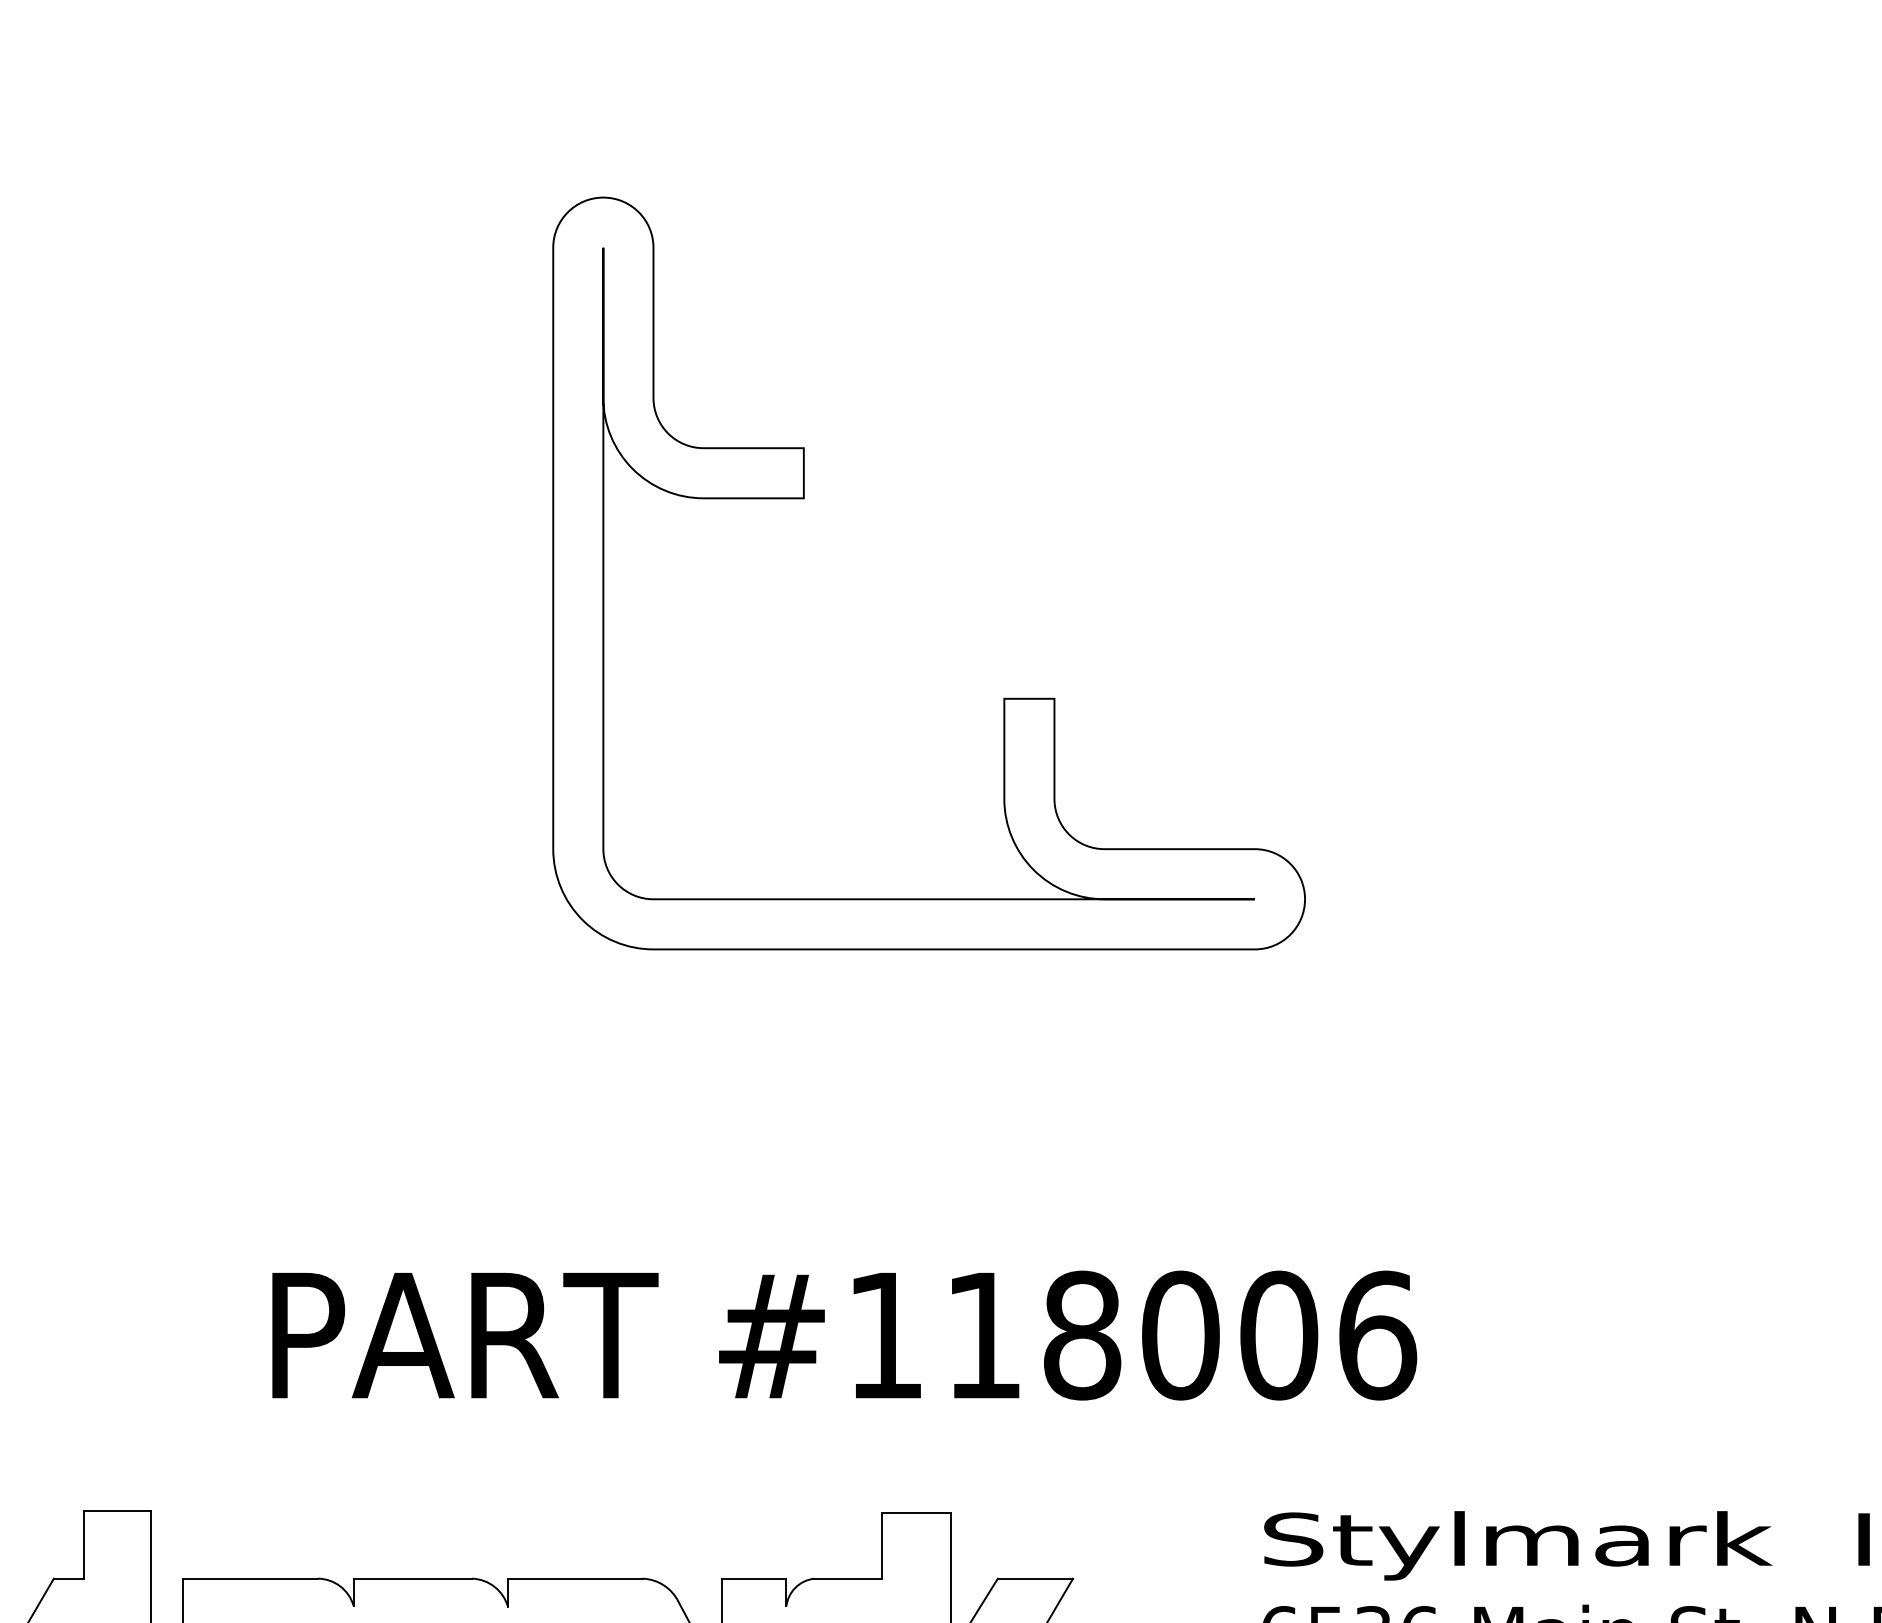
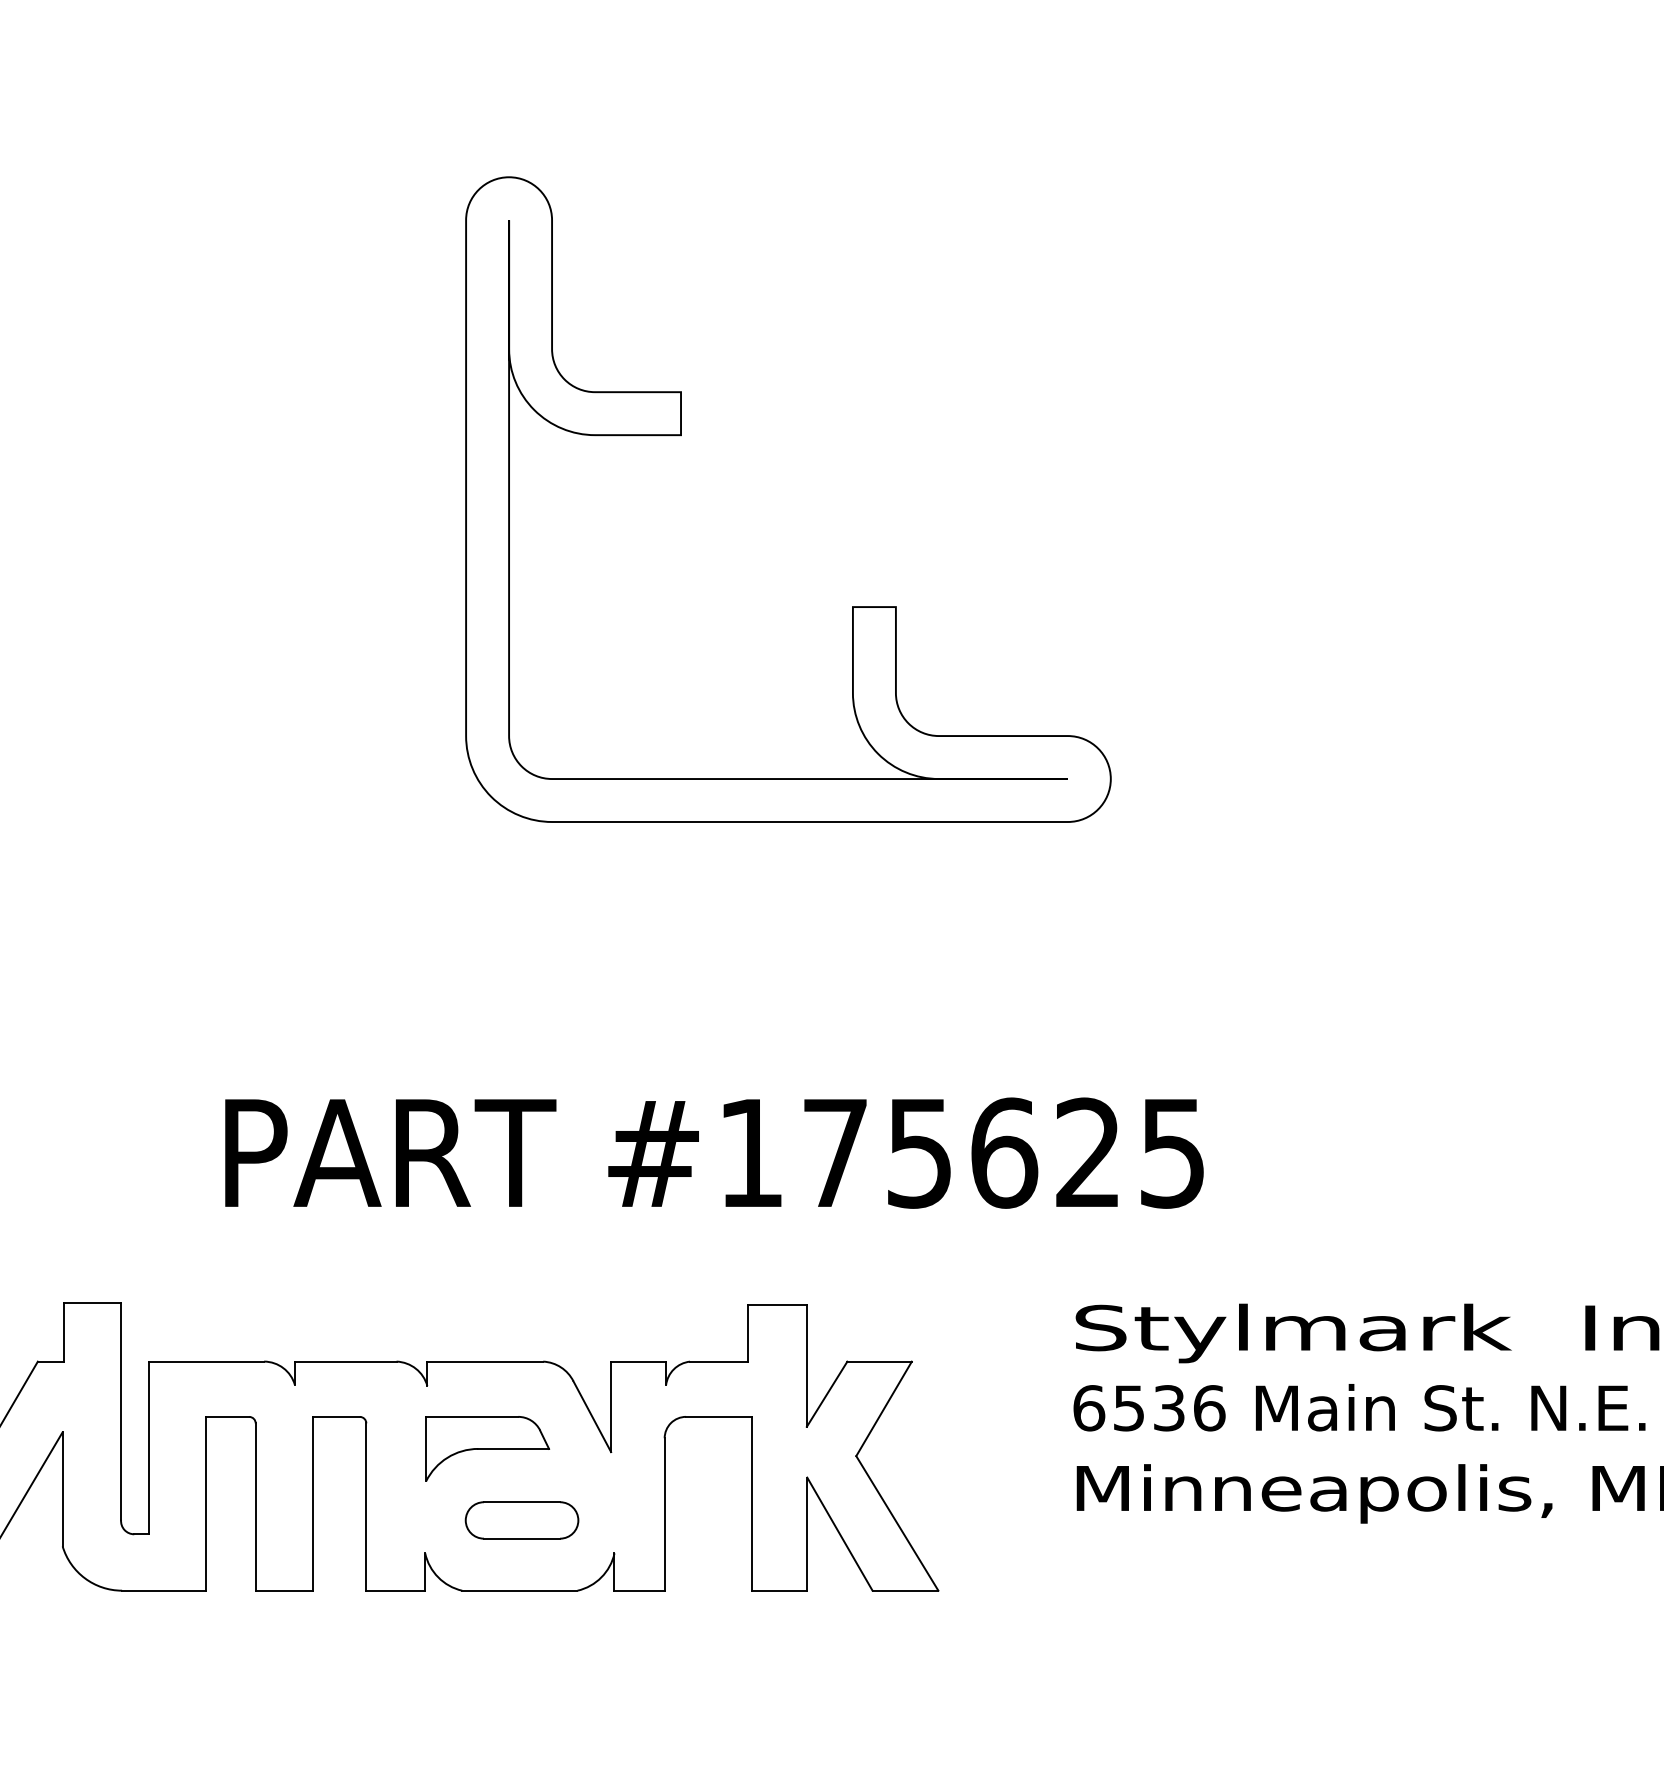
text: (1182, 1334) -> (1005, 1152), #118006 -> #175625

